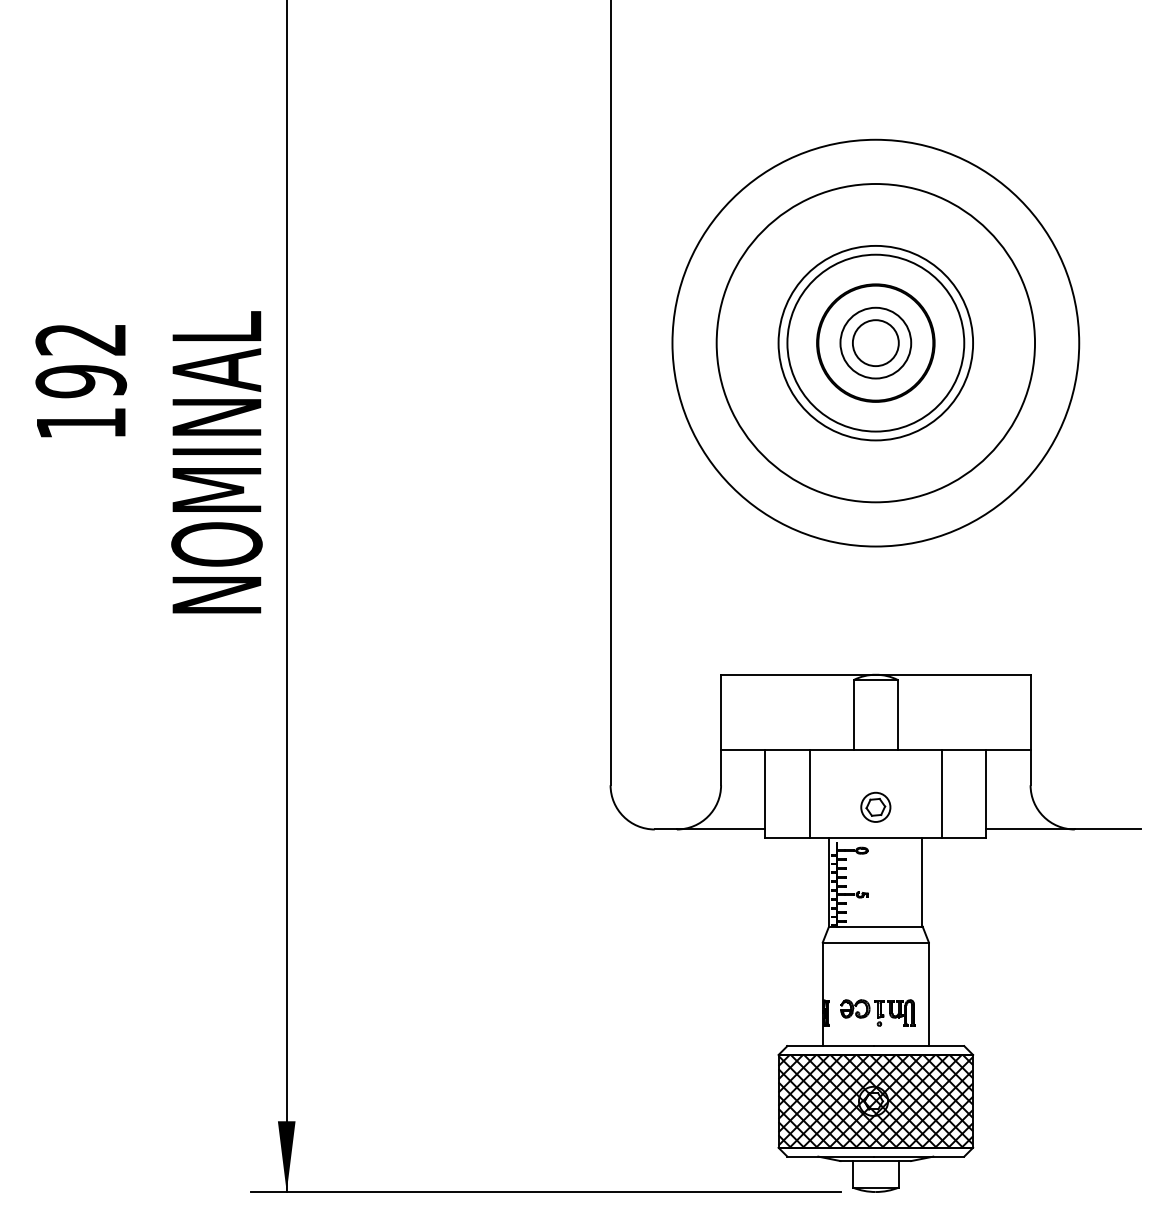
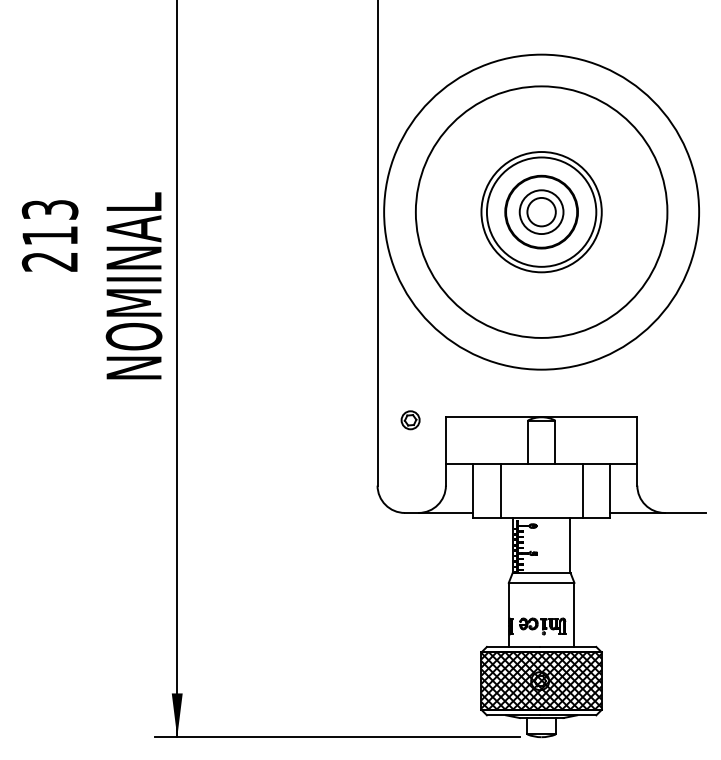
circle: (875, 342) -> (541, 211), size x1.6
text: (80, 380) -> (49, 235), 192 -> 213
part: (875, 807) -> (410, 420), moved

